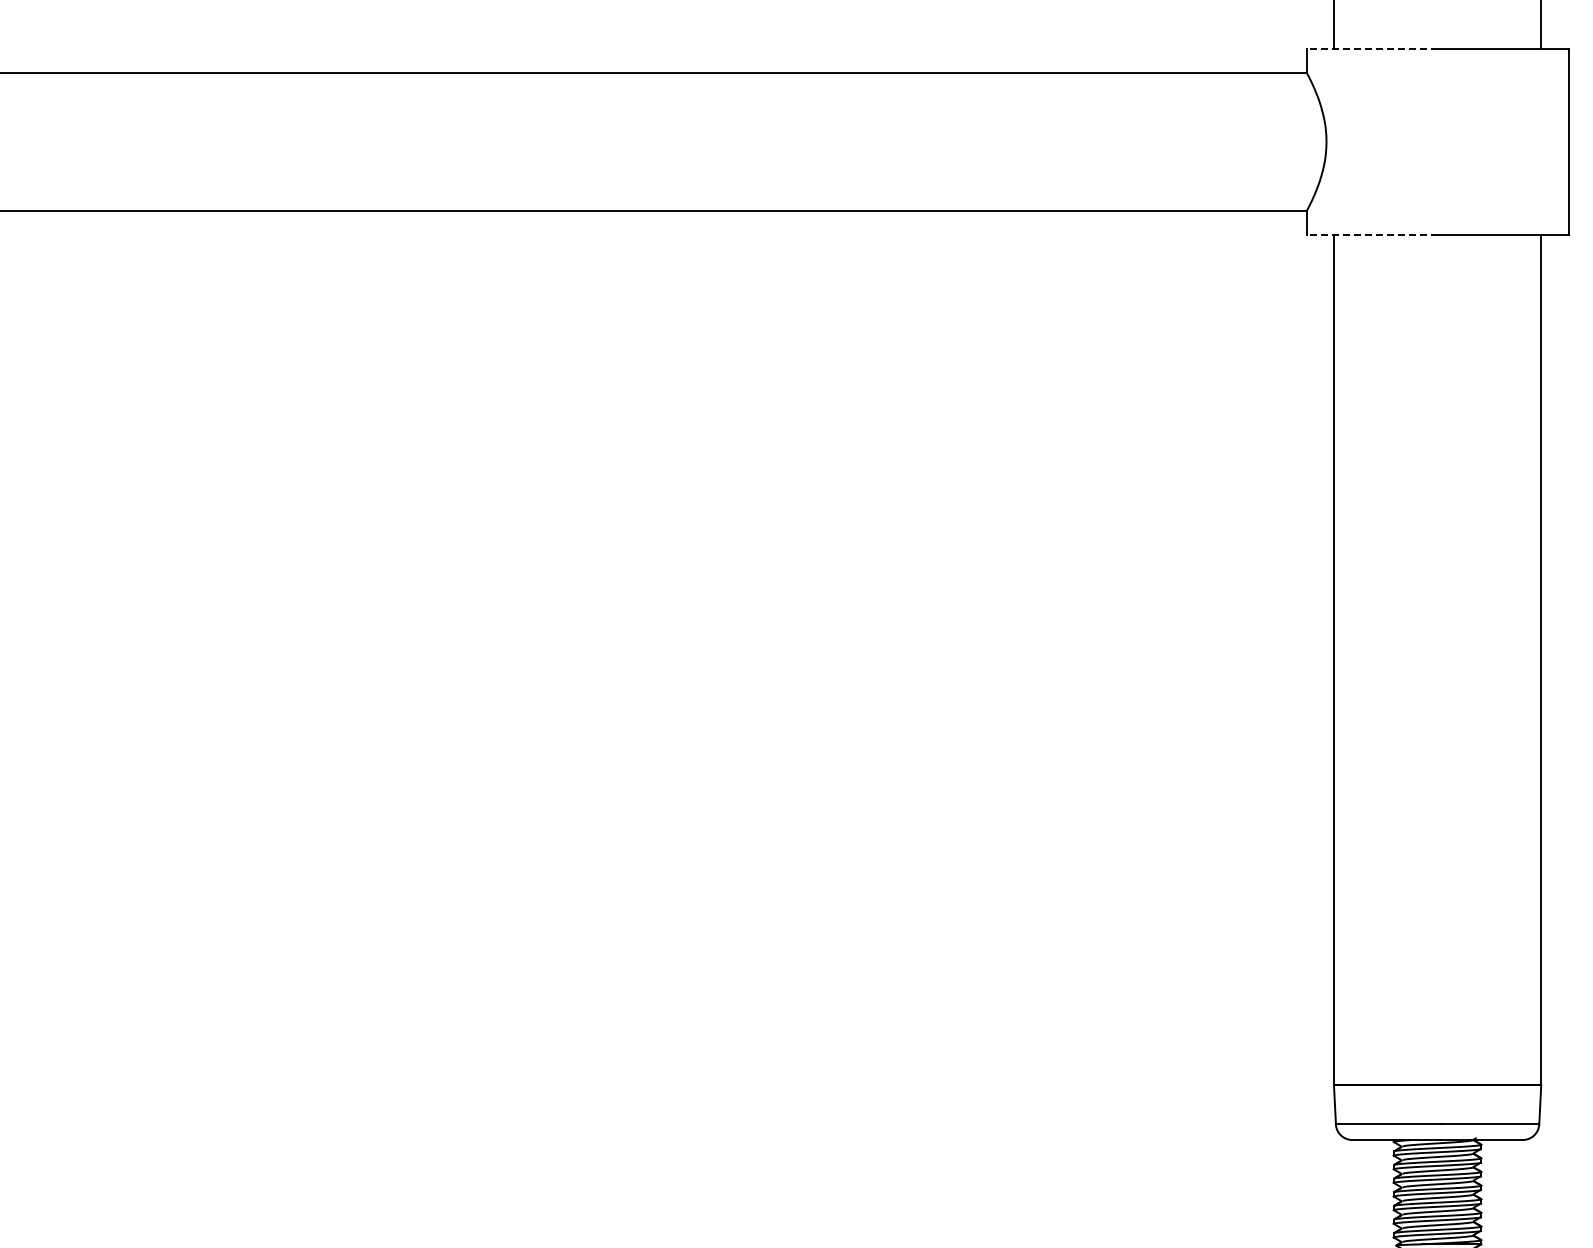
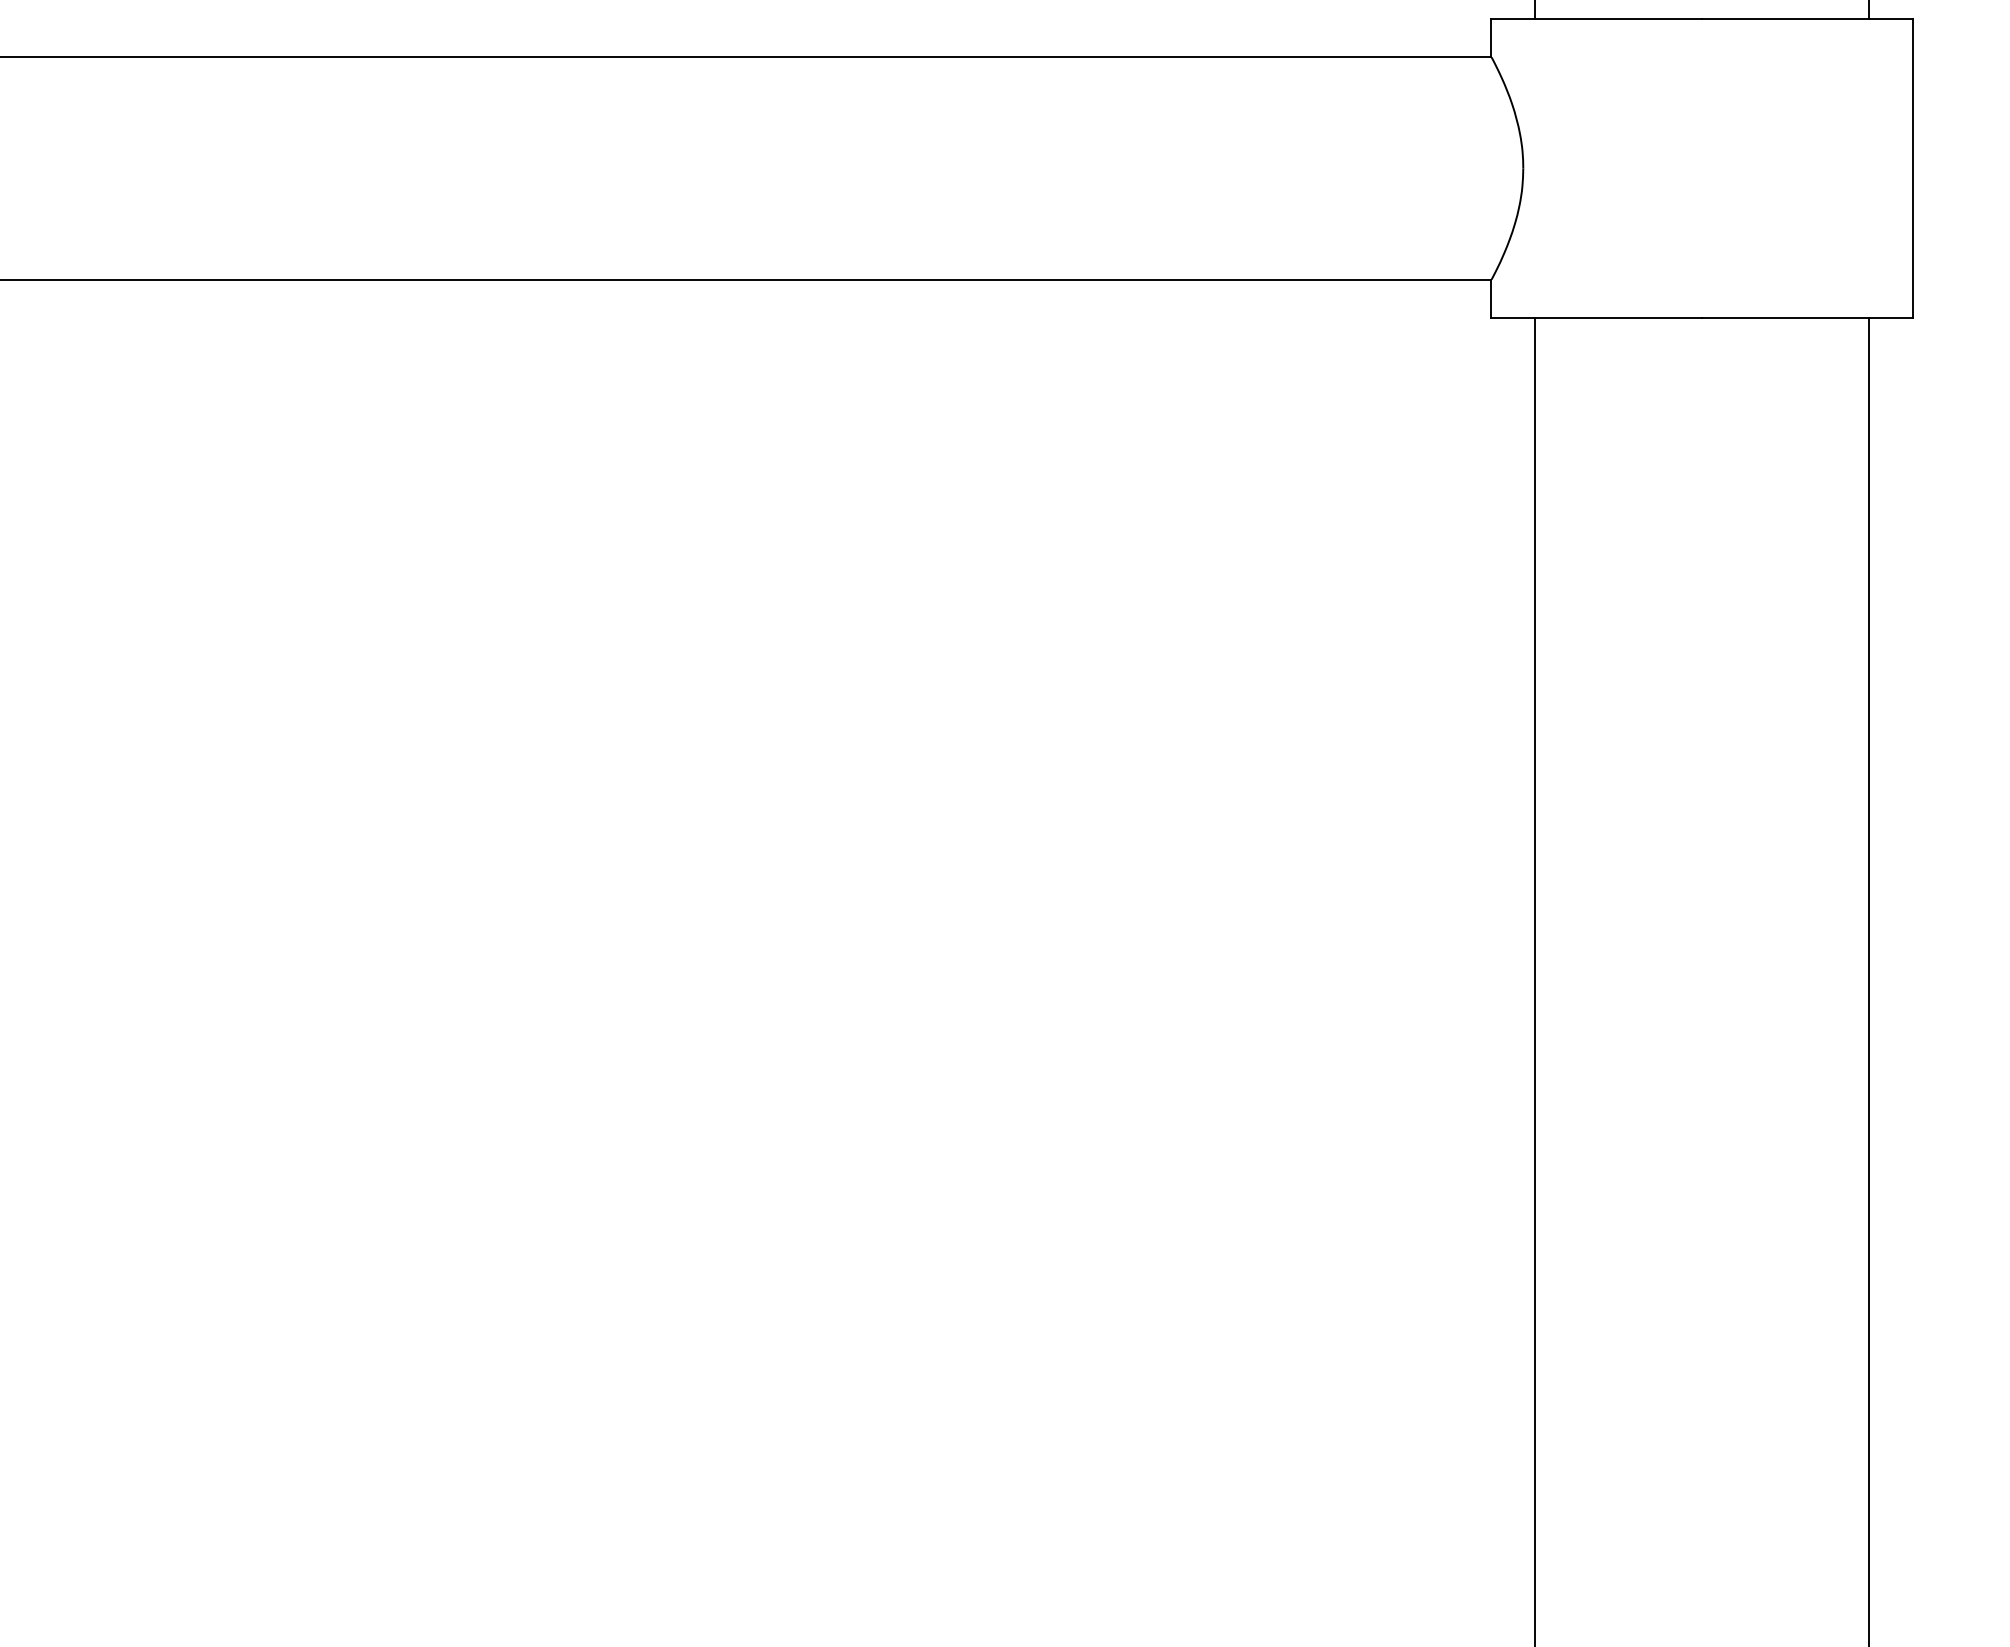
line: (1371, 49) -> (1595, 19), dashed -> solid
line: (1371, 234) -> (1595, 317), dashed -> solid

